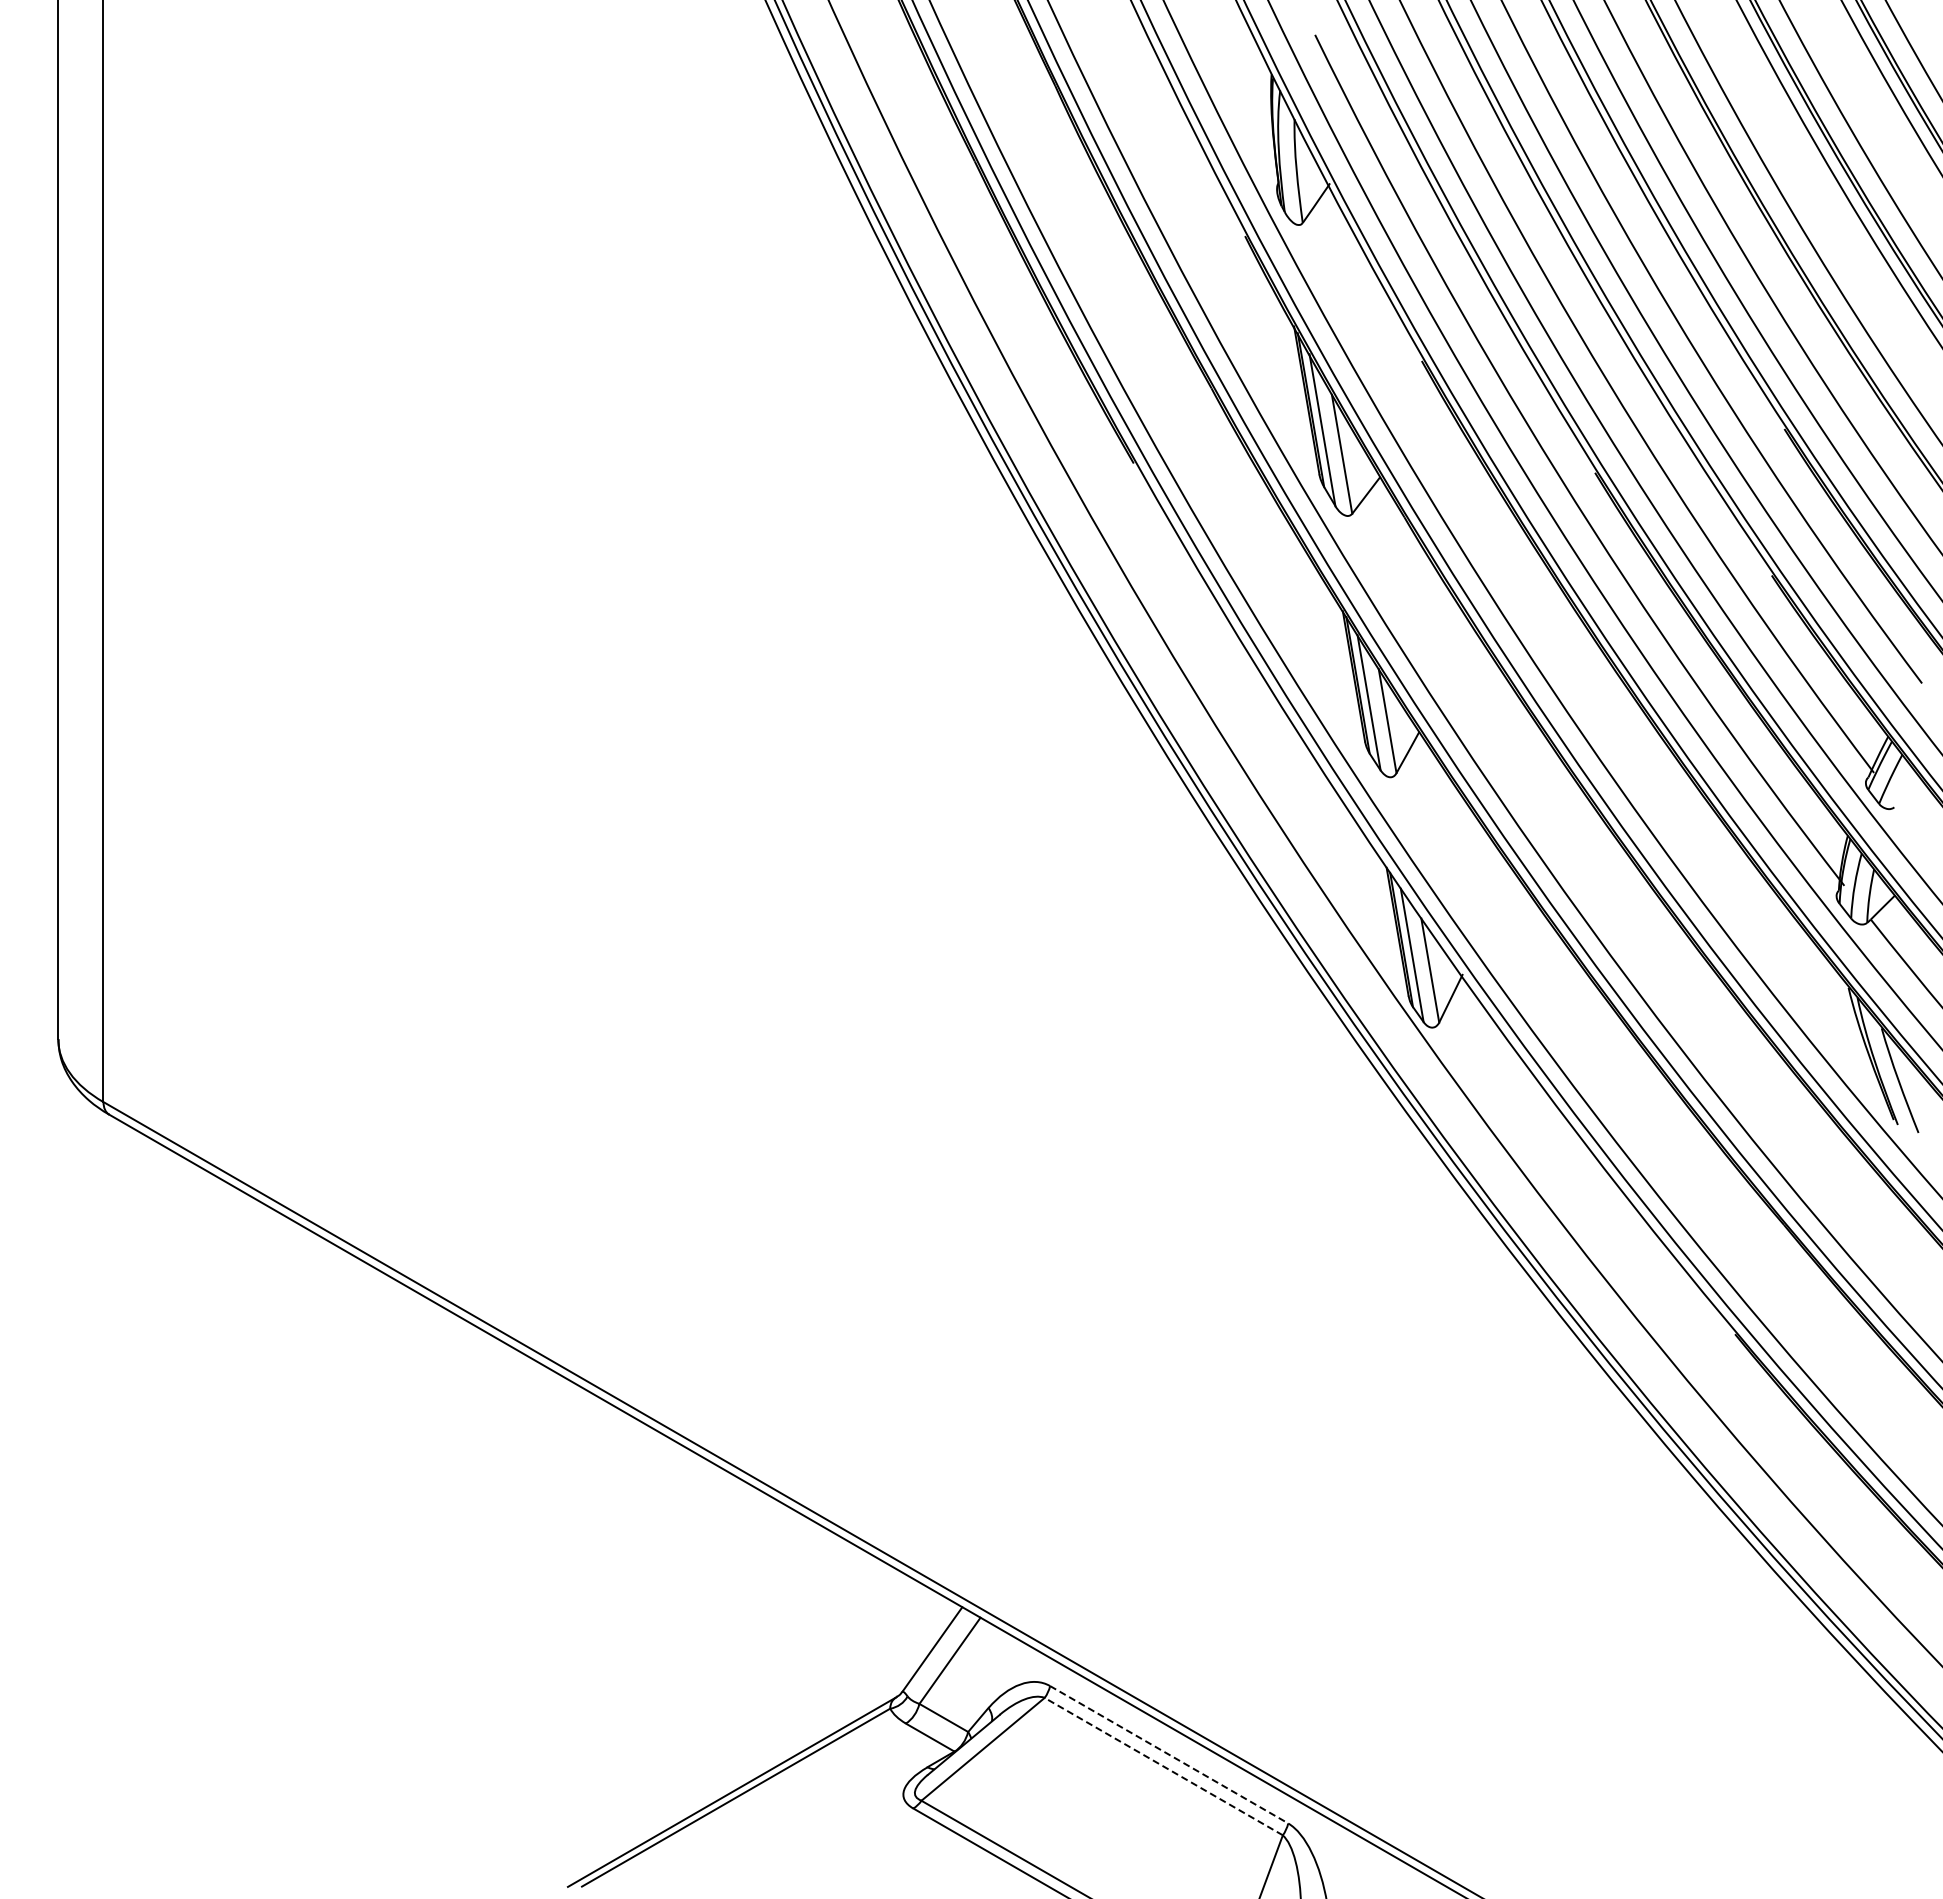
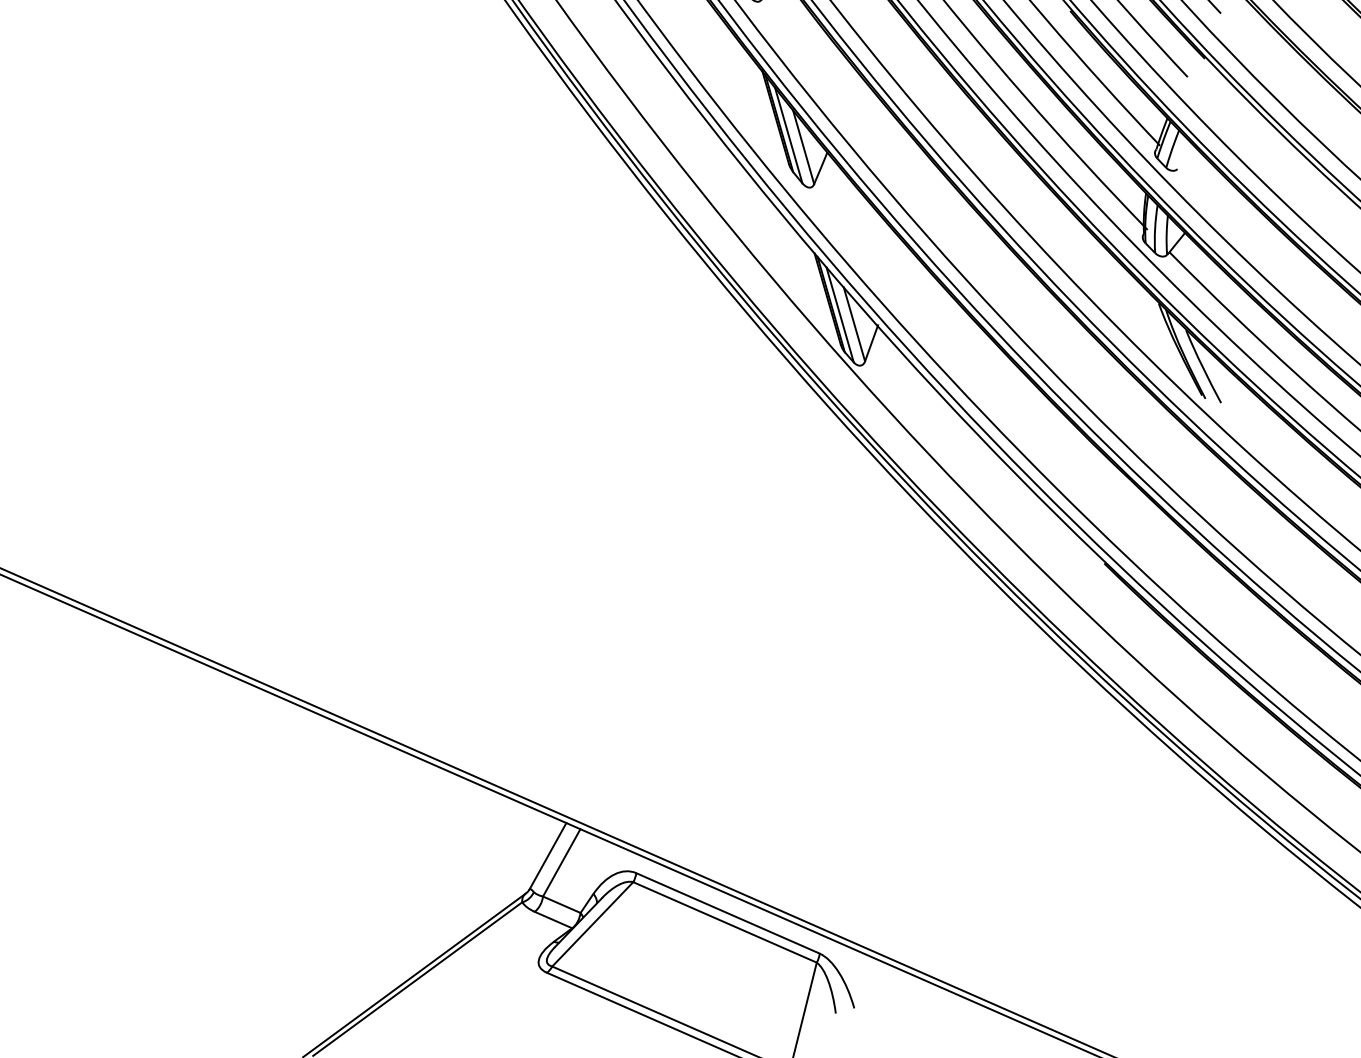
line: (1169, 1754) -> (728, 913), dashed -> solid
line: (1163, 1766) -> (724, 922), dashed -> solid

